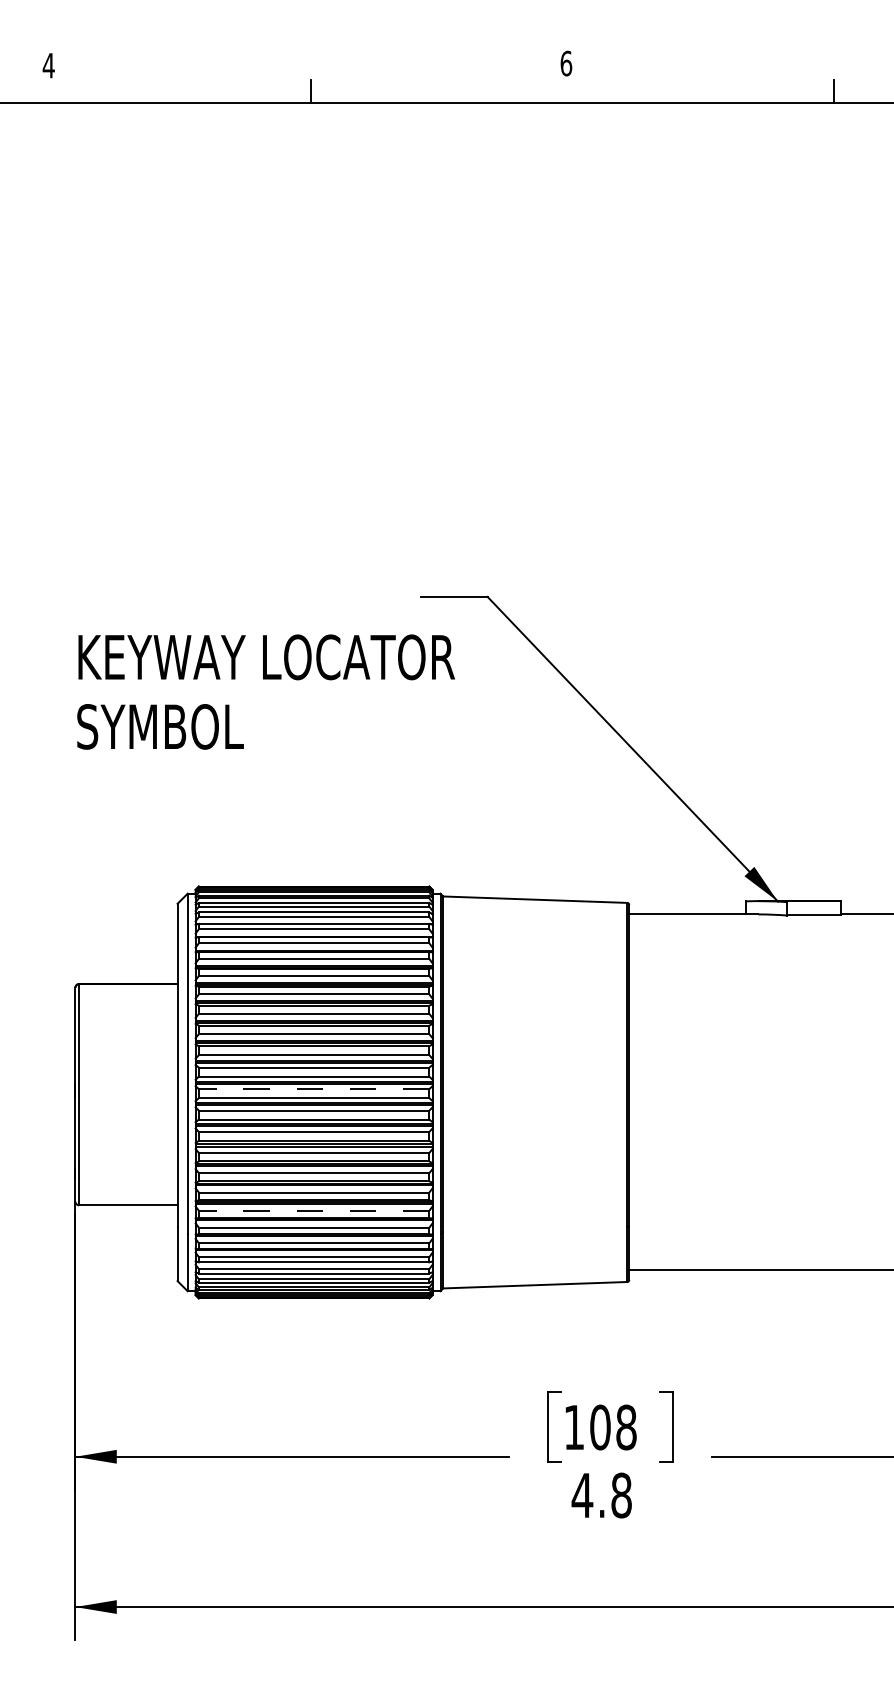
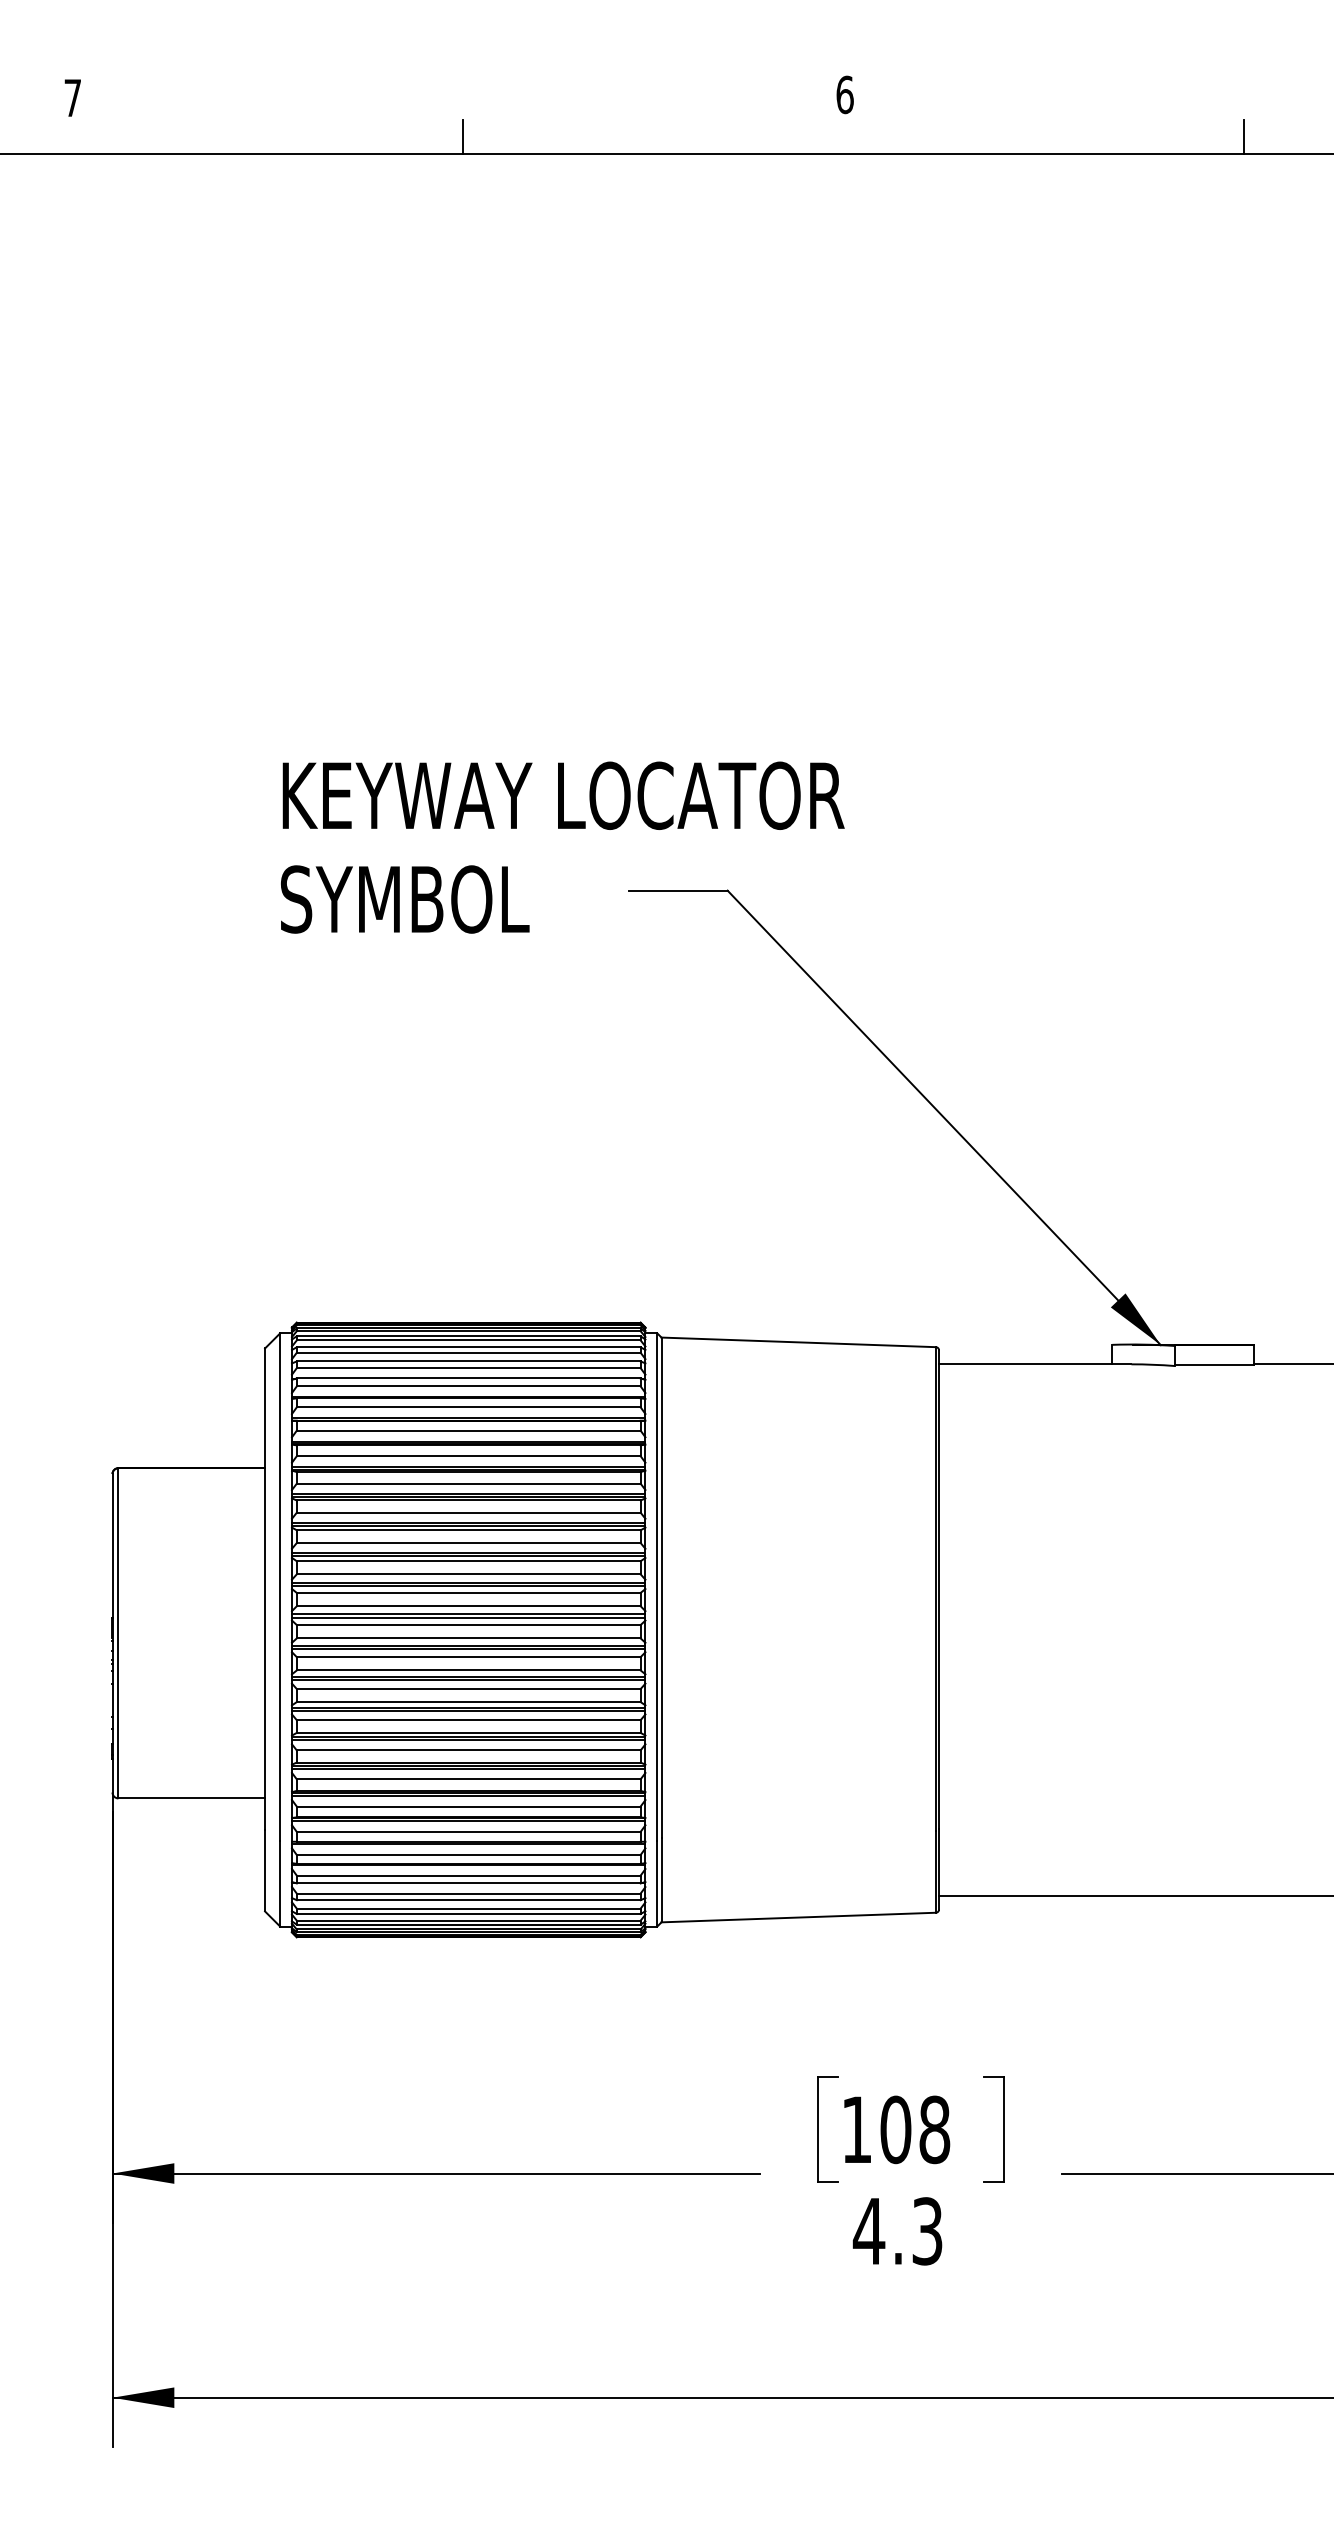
text: (48, 65) -> (72, 97), 4 -> 7
text: (265, 691) -> (561, 846), moved
line: (313, 1089) -> (467, 1625), dashed -> solid
line: (313, 1210) -> (467, 1806), dashed -> solid
text: (621, 1495) -> (927, 2231), 4.8 -> 4.3

